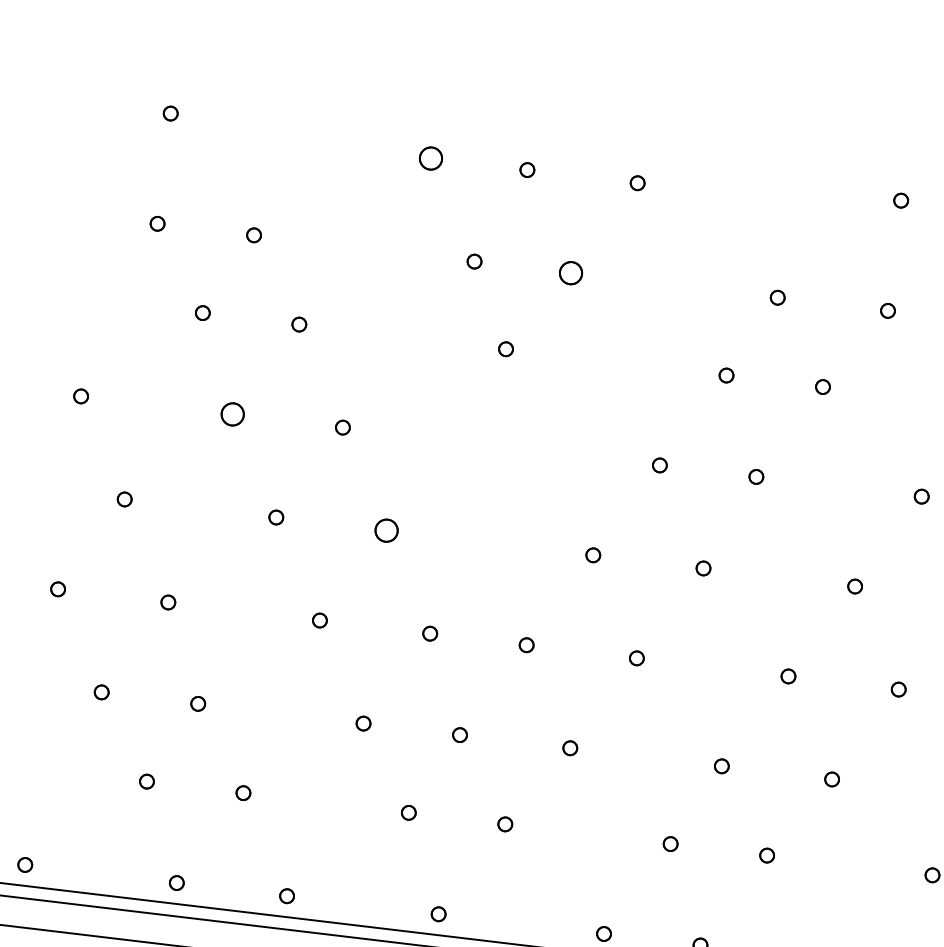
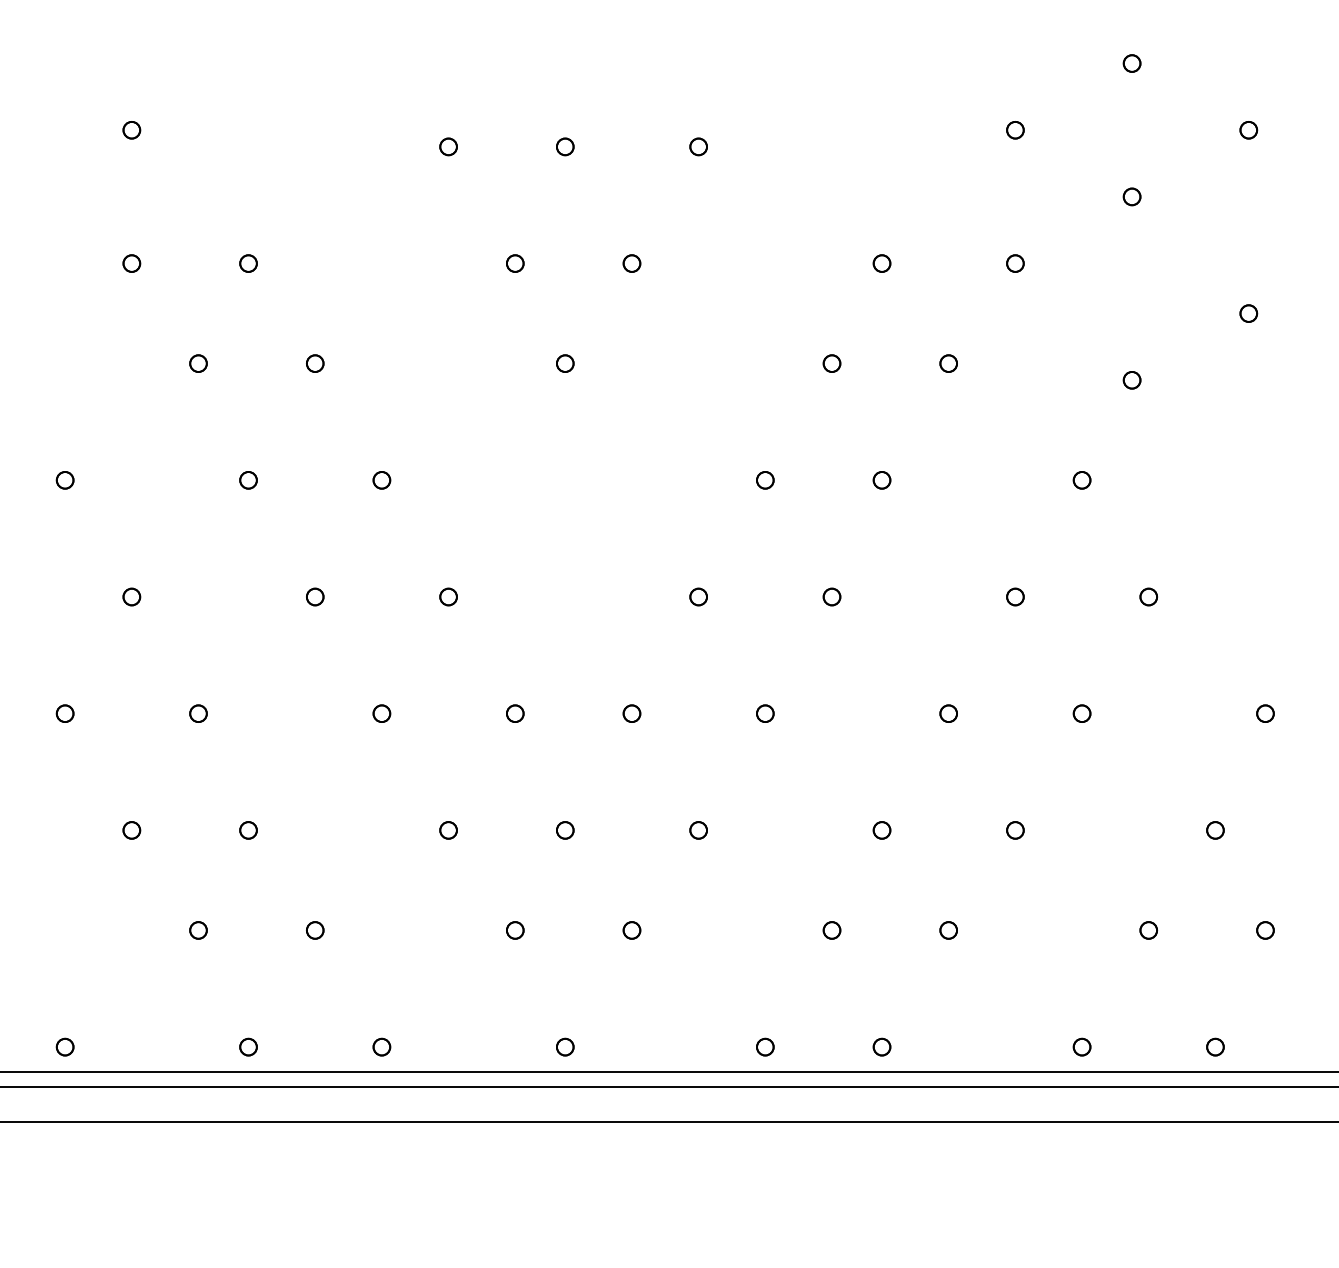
part: (430, 158) -> (448, 146), size x0.62
part: (570, 272) -> (631, 263), size x0.62
part: (232, 414) -> (248, 480), size x0.62
part: (386, 530) -> (448, 596), size x0.62

